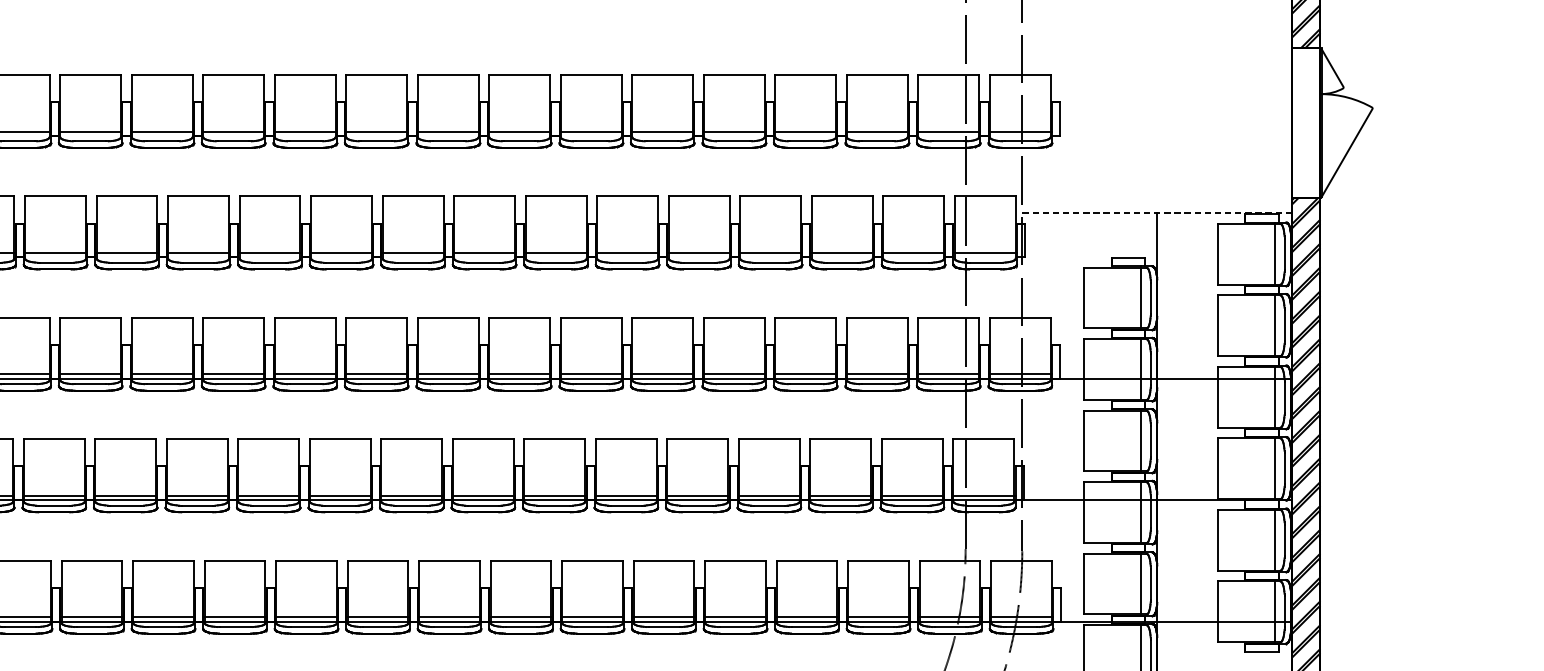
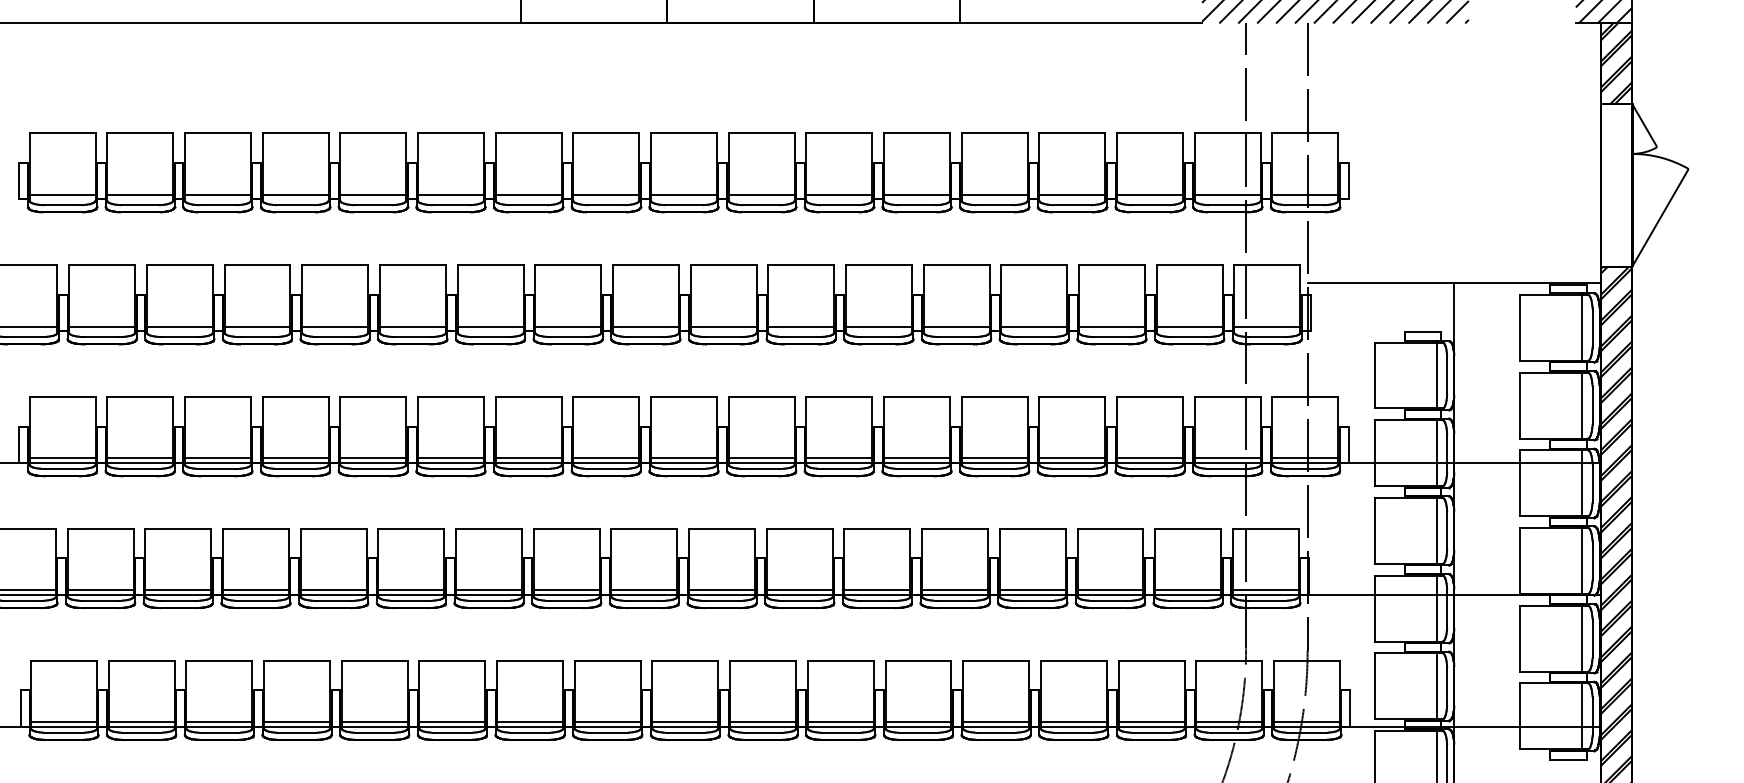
line: (1157, 212) -> (1454, 282), dashed -> solid

